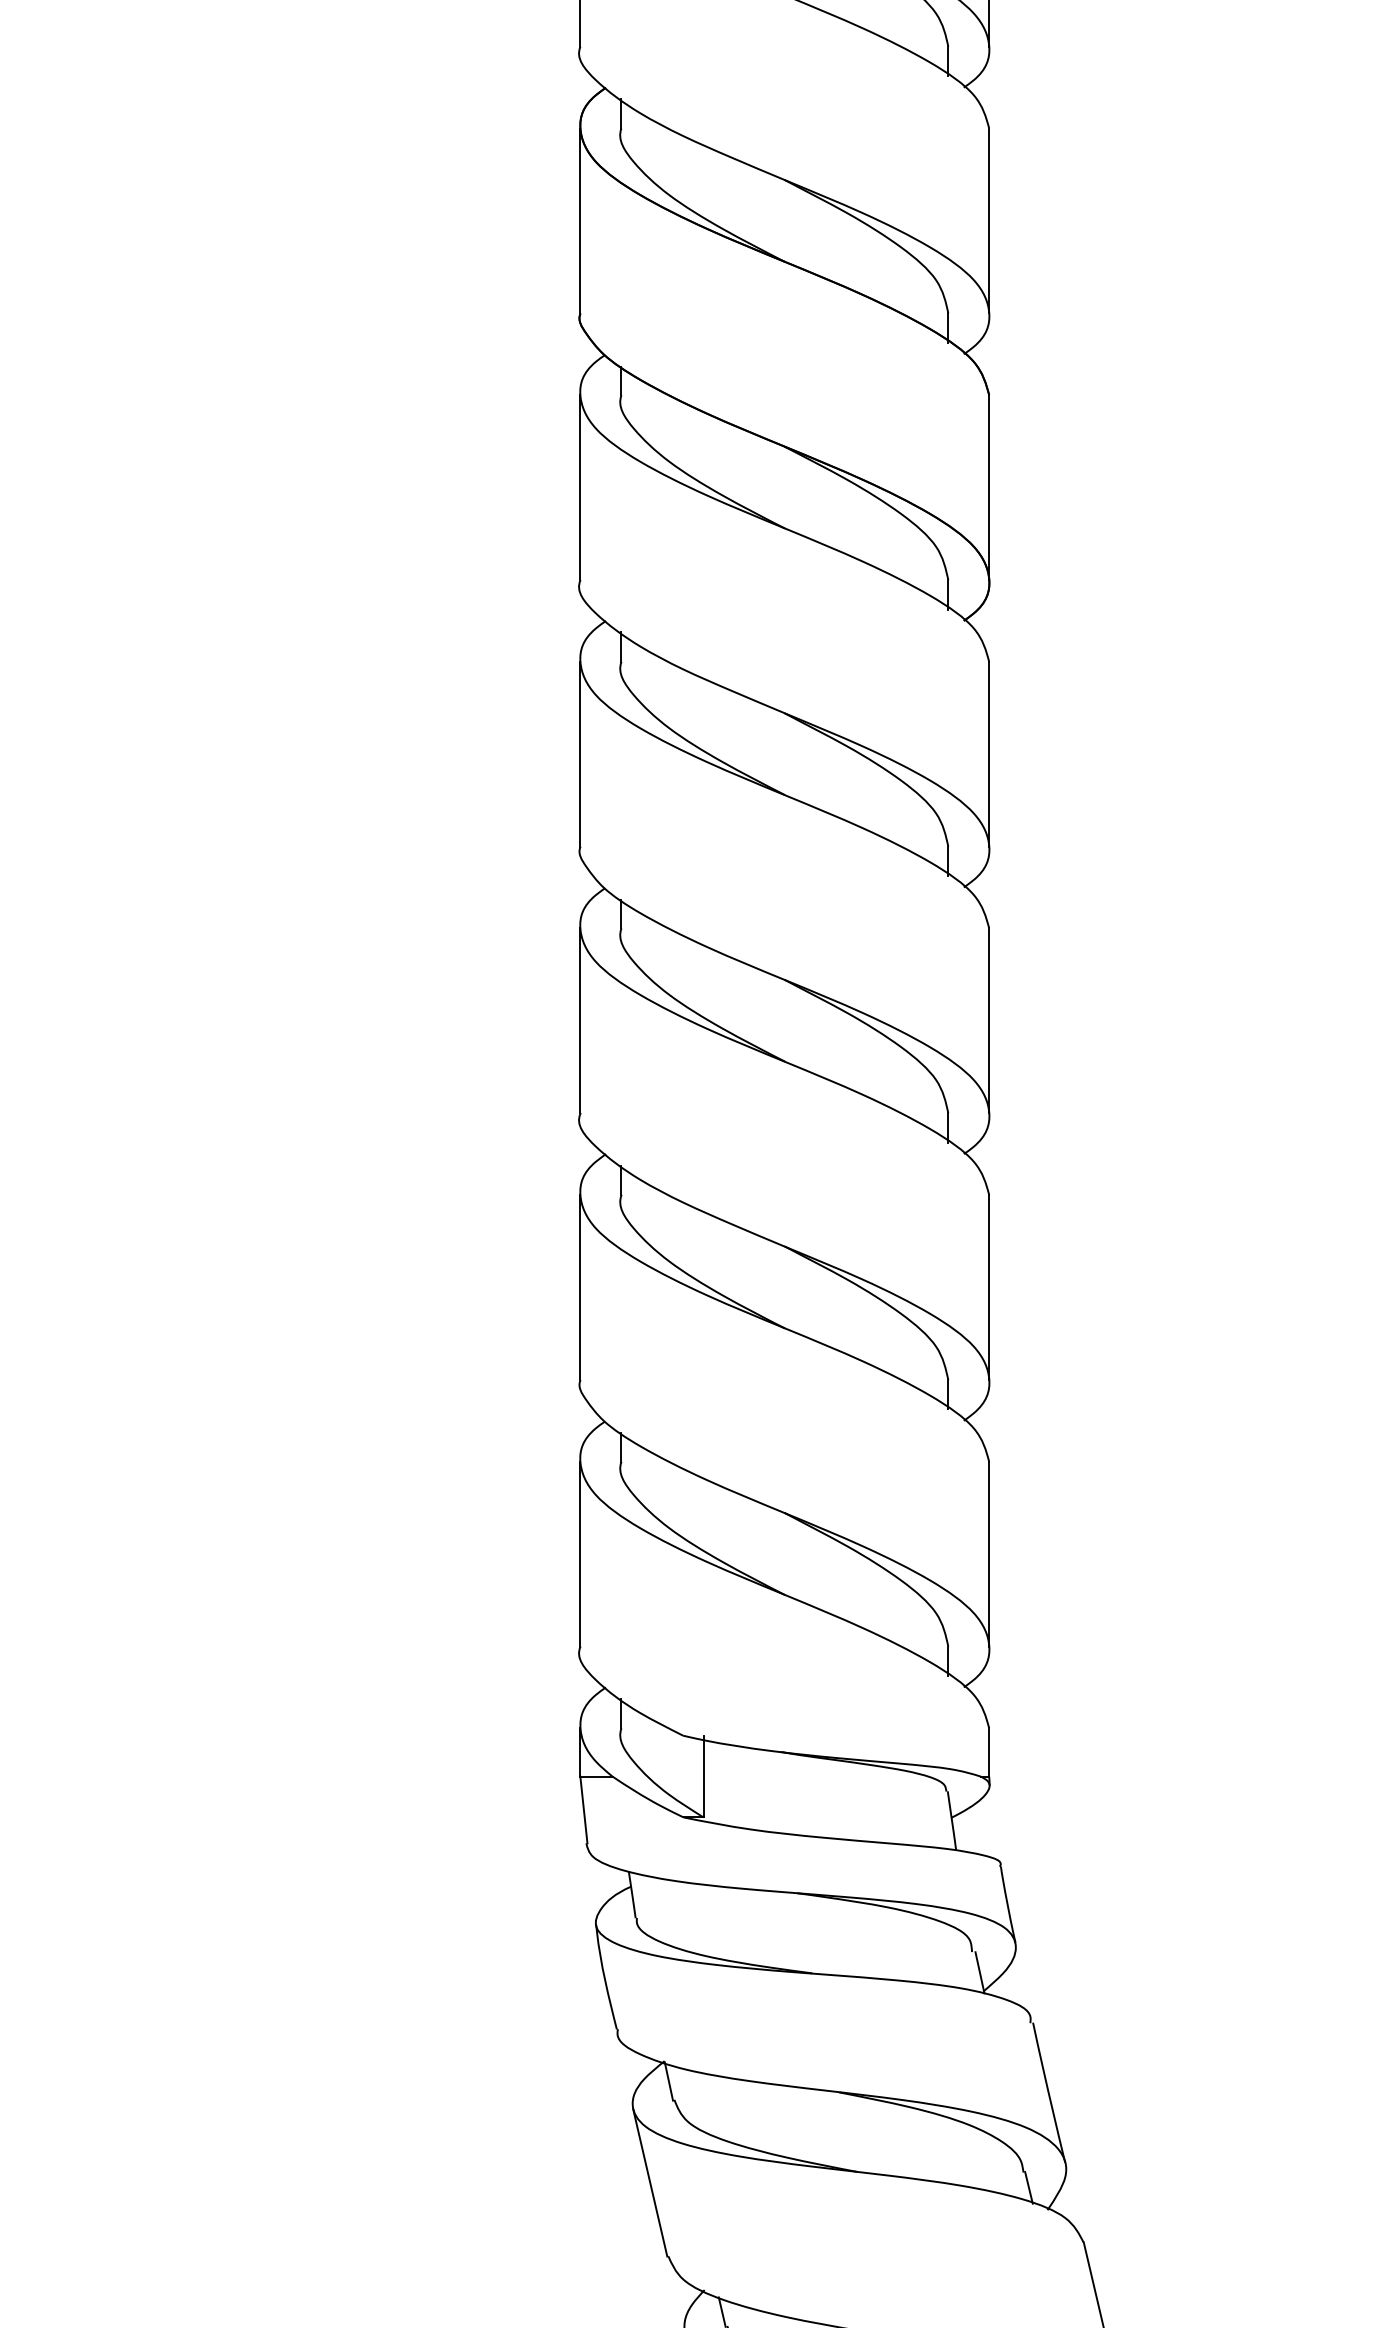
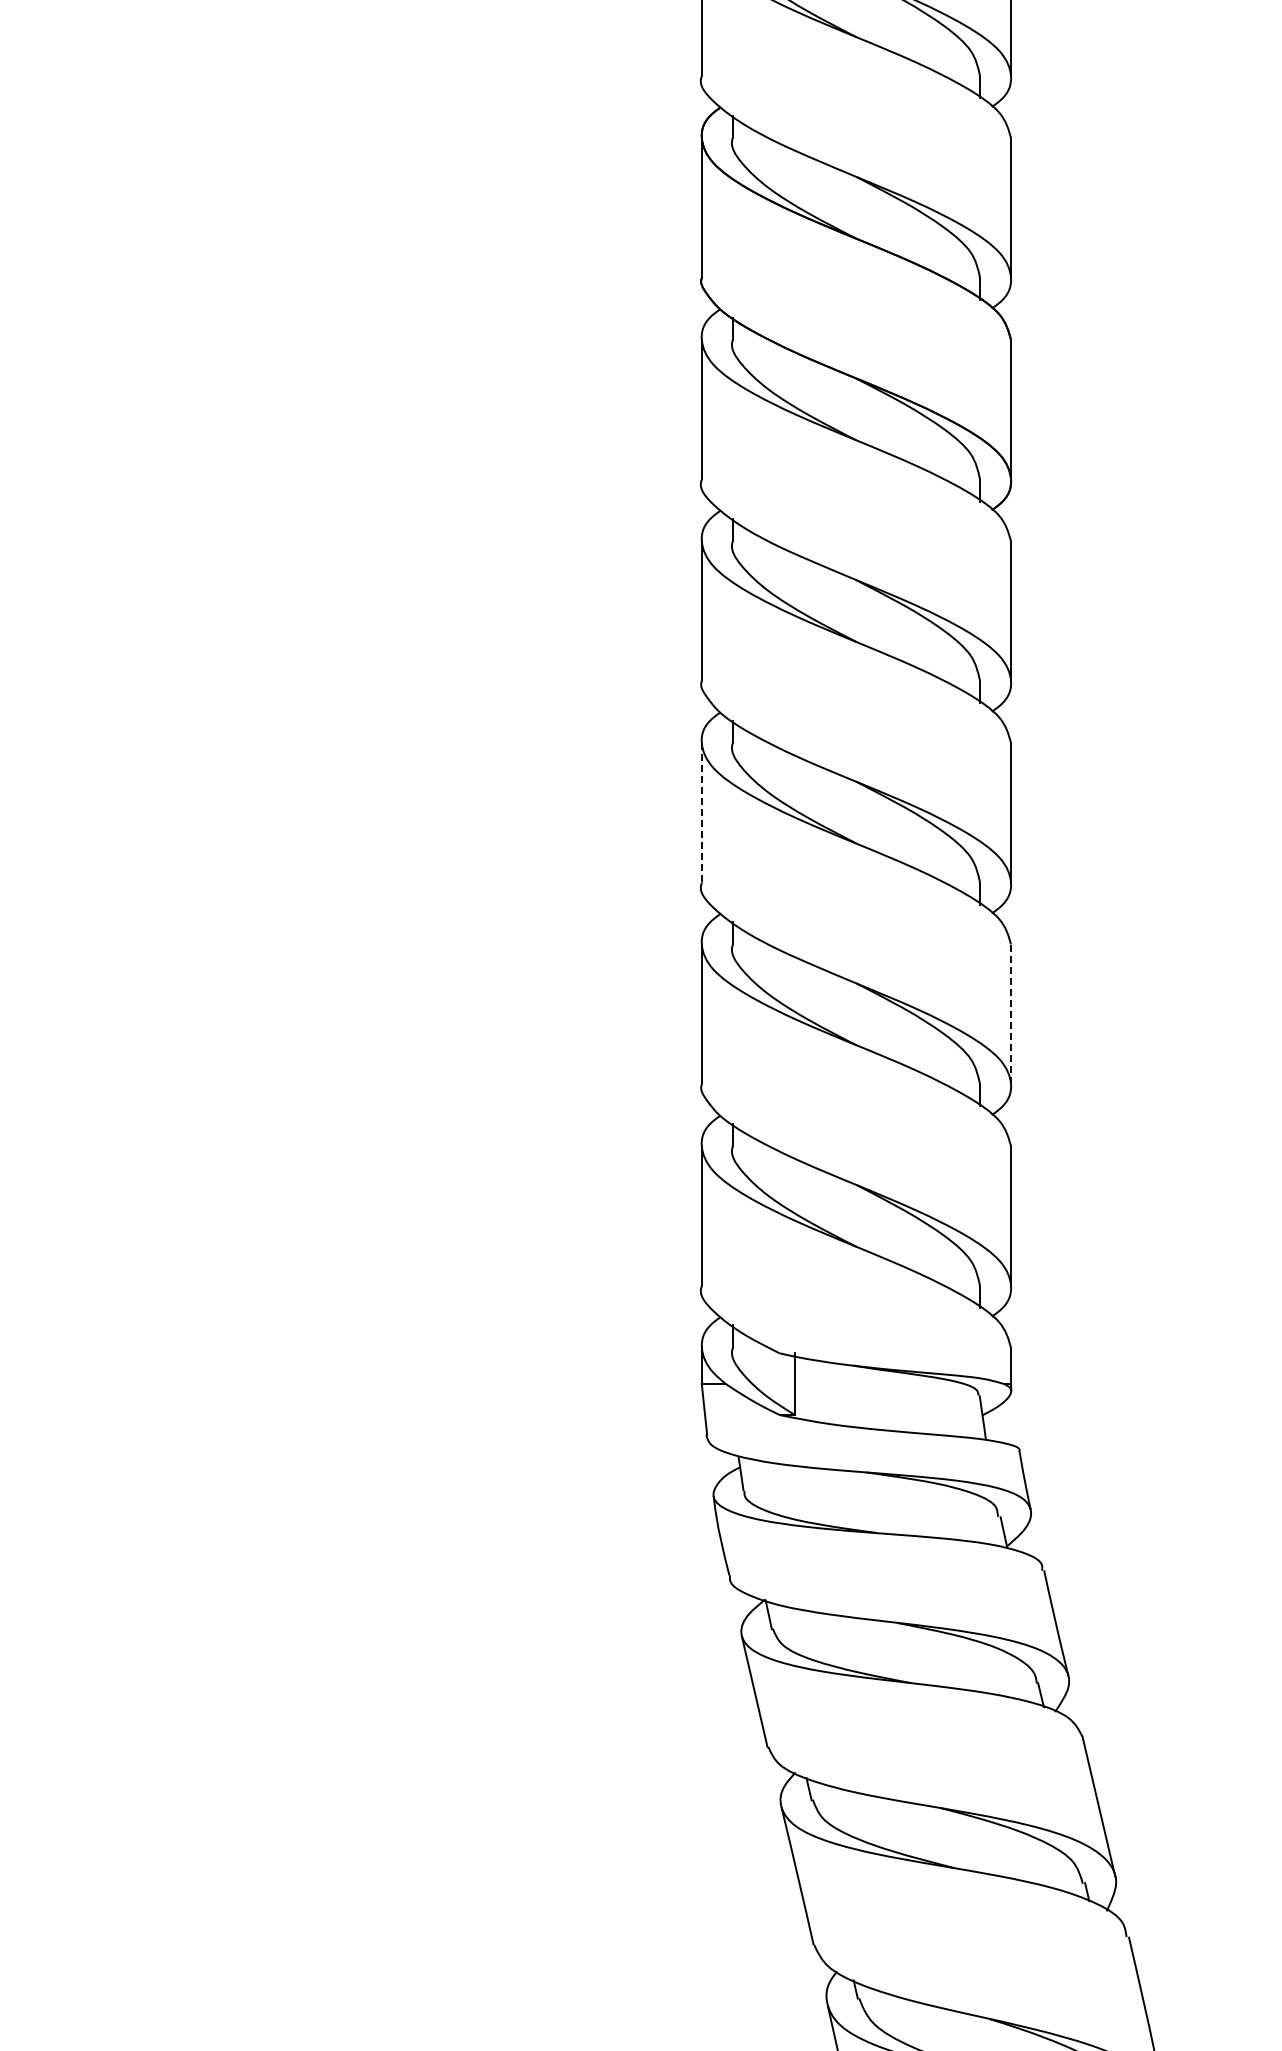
line: (579, 1020) -> (701, 812), solid -> dashed
line: (988, 1287) -> (1010, 1014), solid -> dashed

